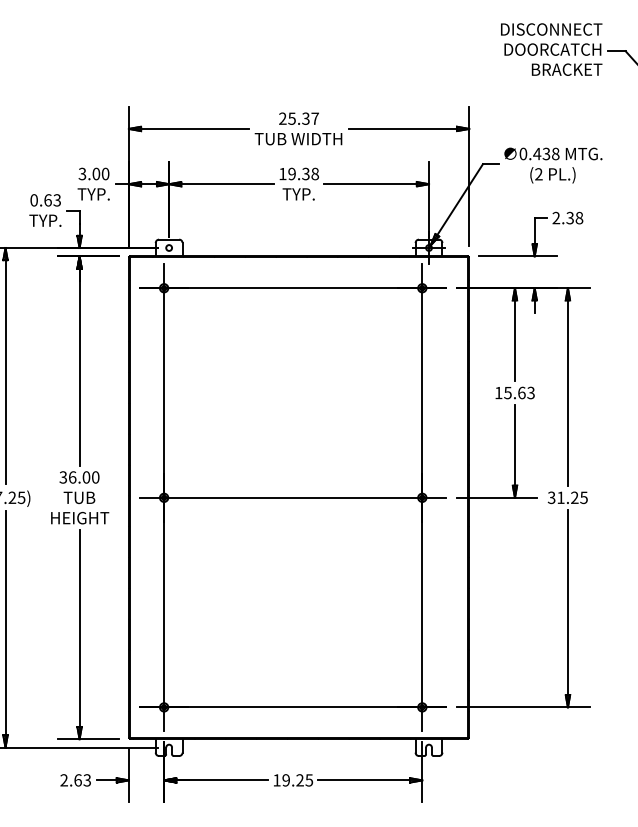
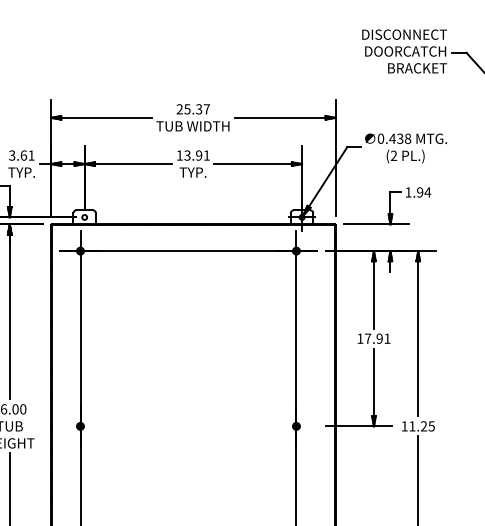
text: (100, 173) -> (27, 155), 3.00 -> 3.61
text: (303, 173) -> (197, 155), 19.38 -> 13.91
text: (567, 217) -> (417, 191), 2.38 -> 1.94
text: (519, 392) -> (377, 338), 15.63 -> 17.91
line: (293, 497) -> (188, 426), removed
text: (551, 497) -> (404, 426), 31.25 -> 11.25

